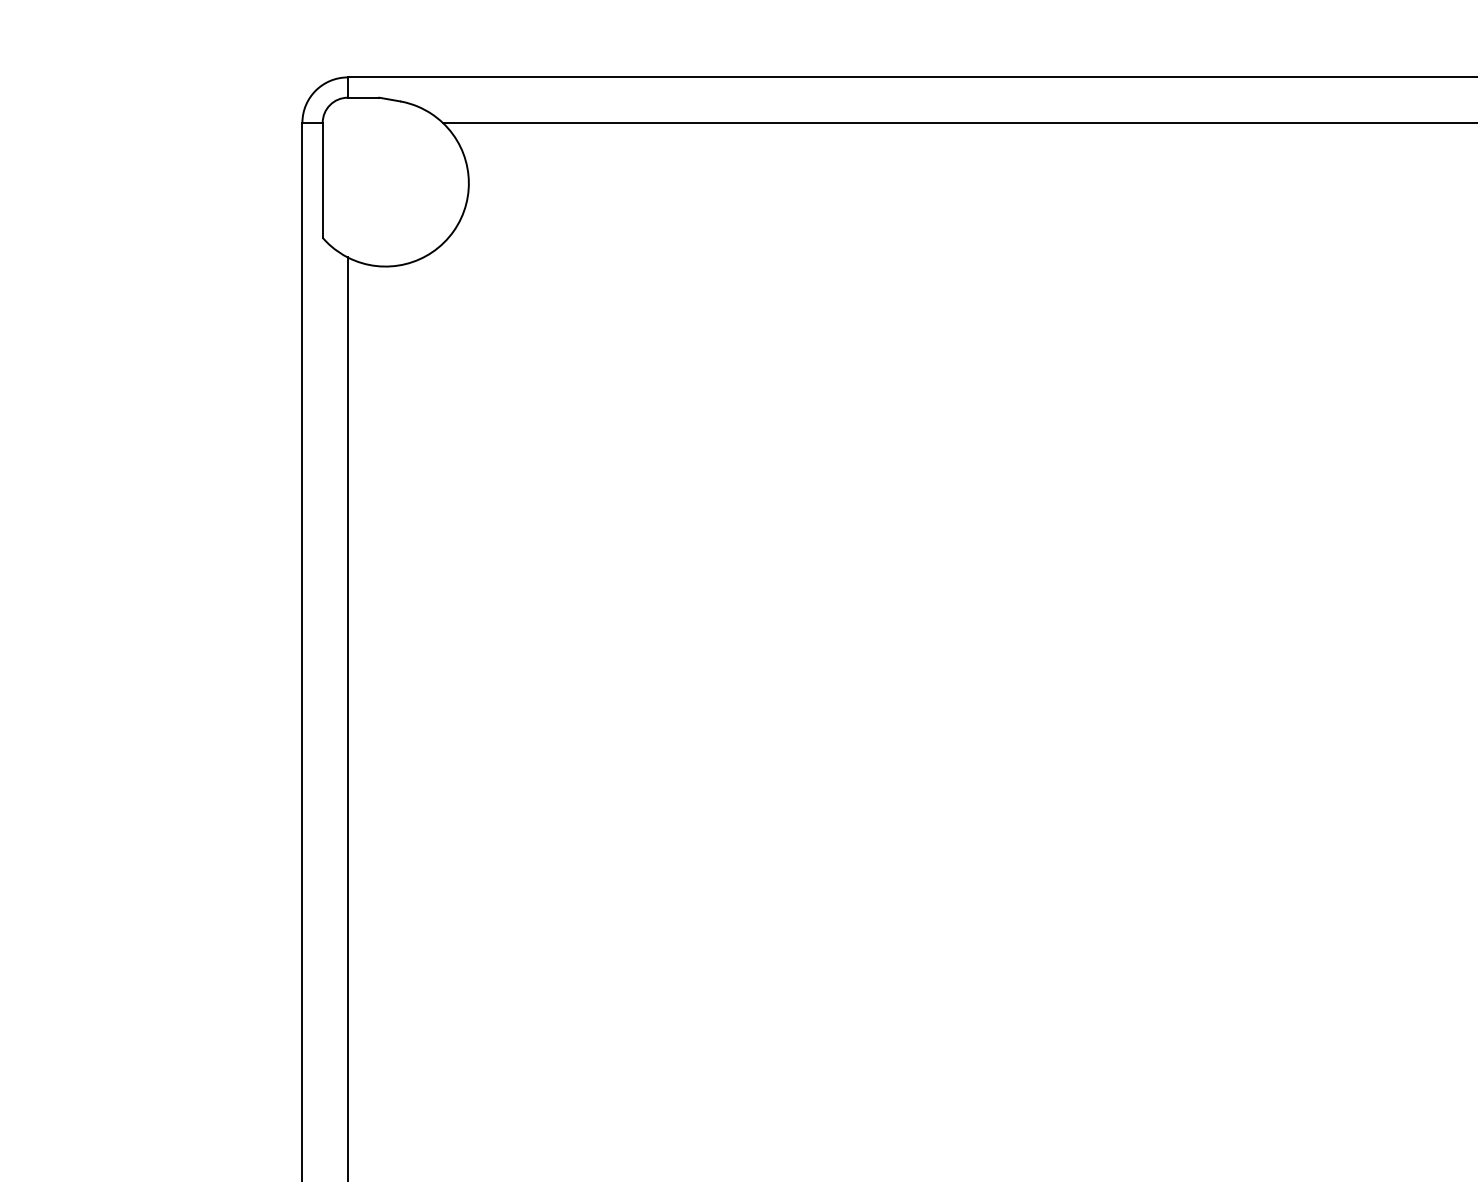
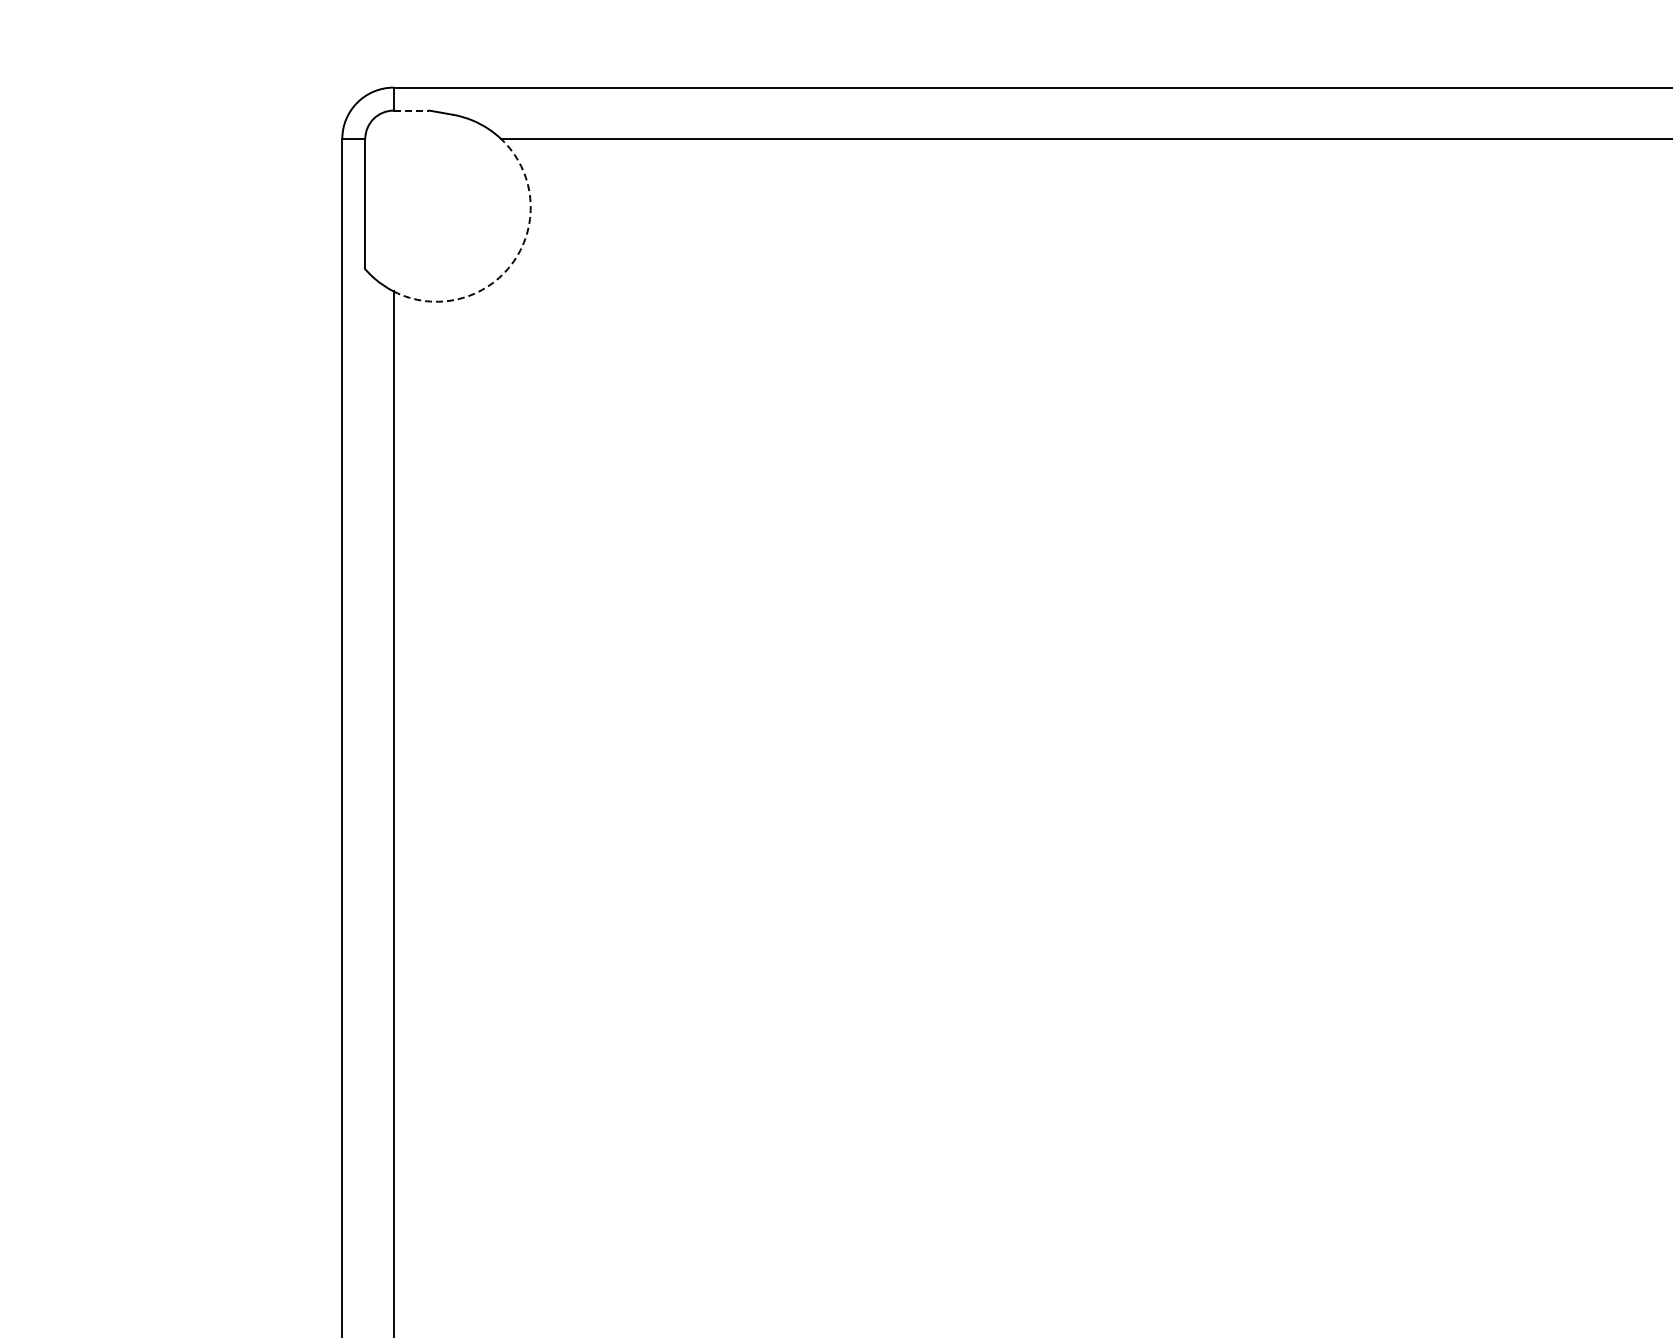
line: (363, 97) -> (411, 110), solid -> dashed
arc: (453, 231) -> (513, 261), solid -> dashed

